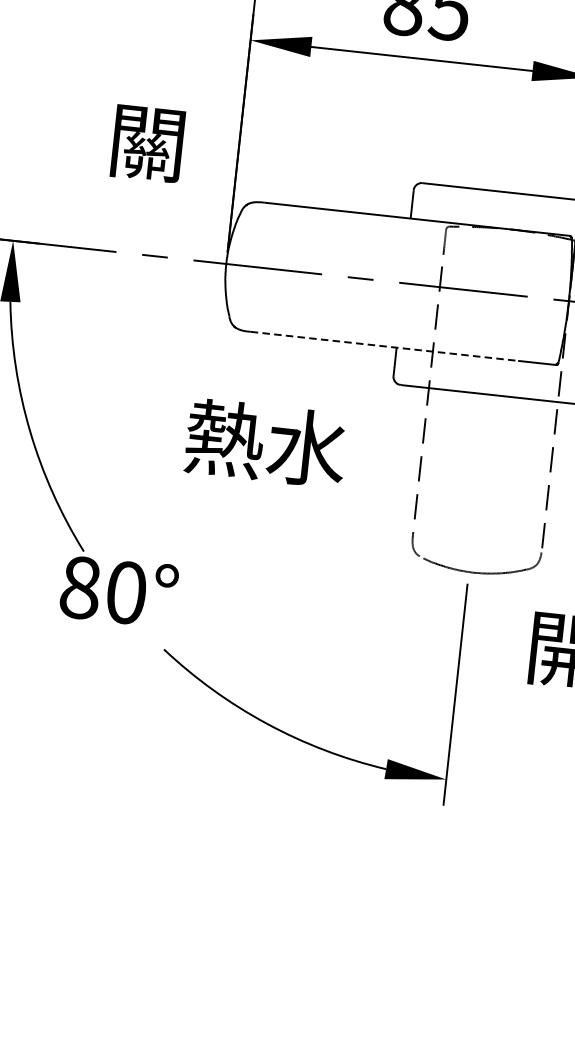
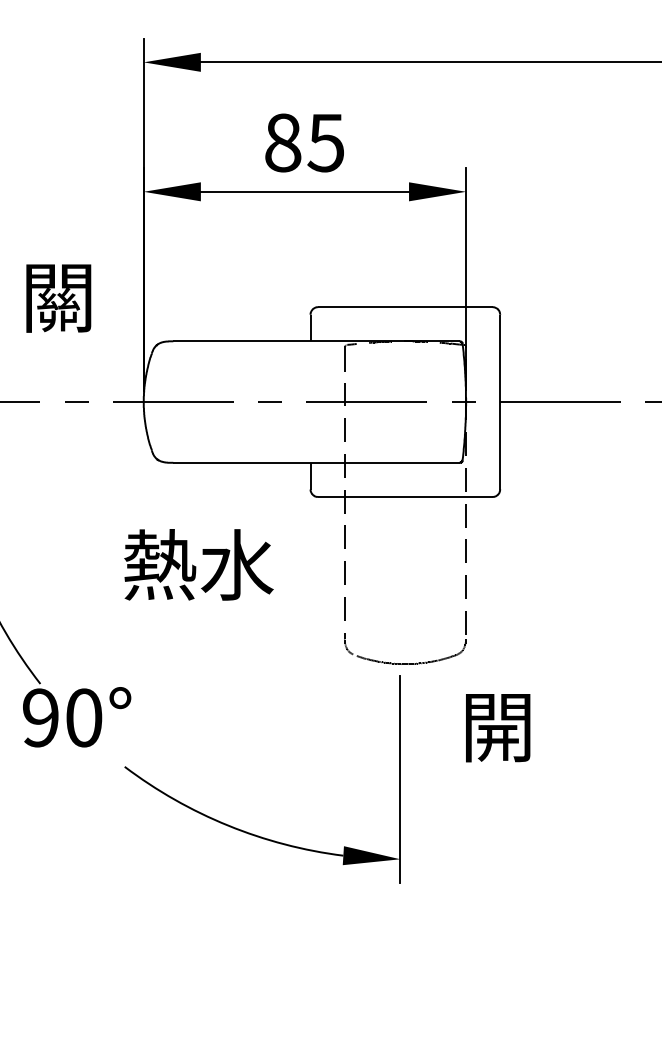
line: (384, 346) -> (299, 462), dashed -> solid
text: (81, 587) -> (41, 717), 80° -> 90°

